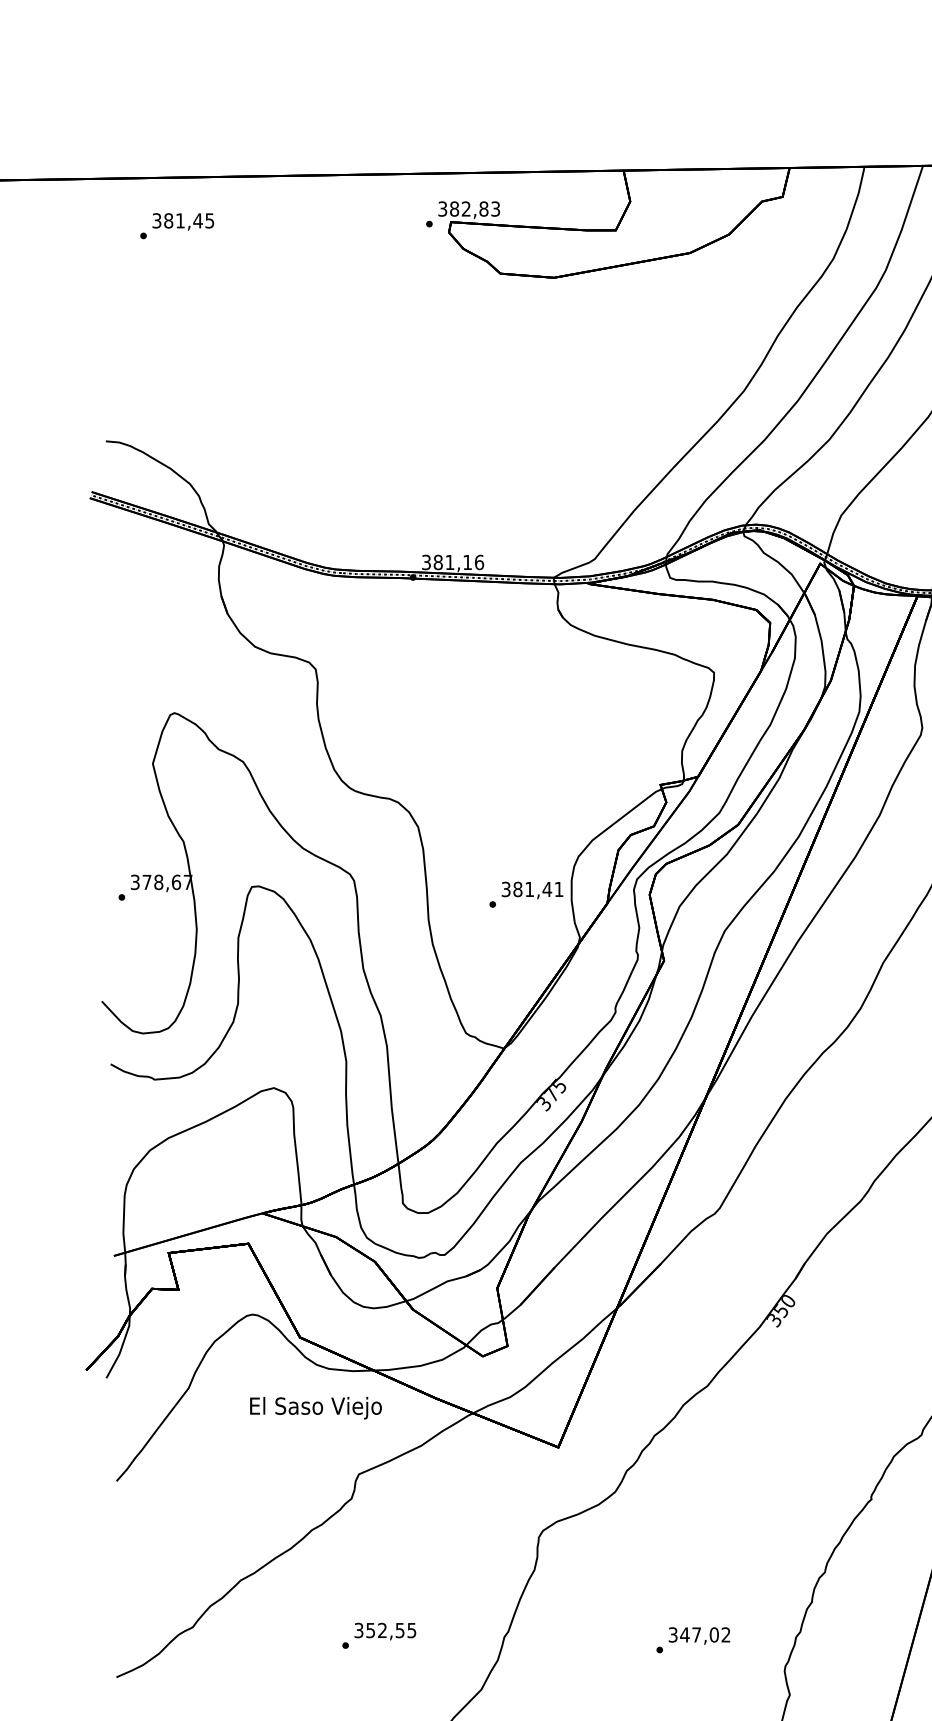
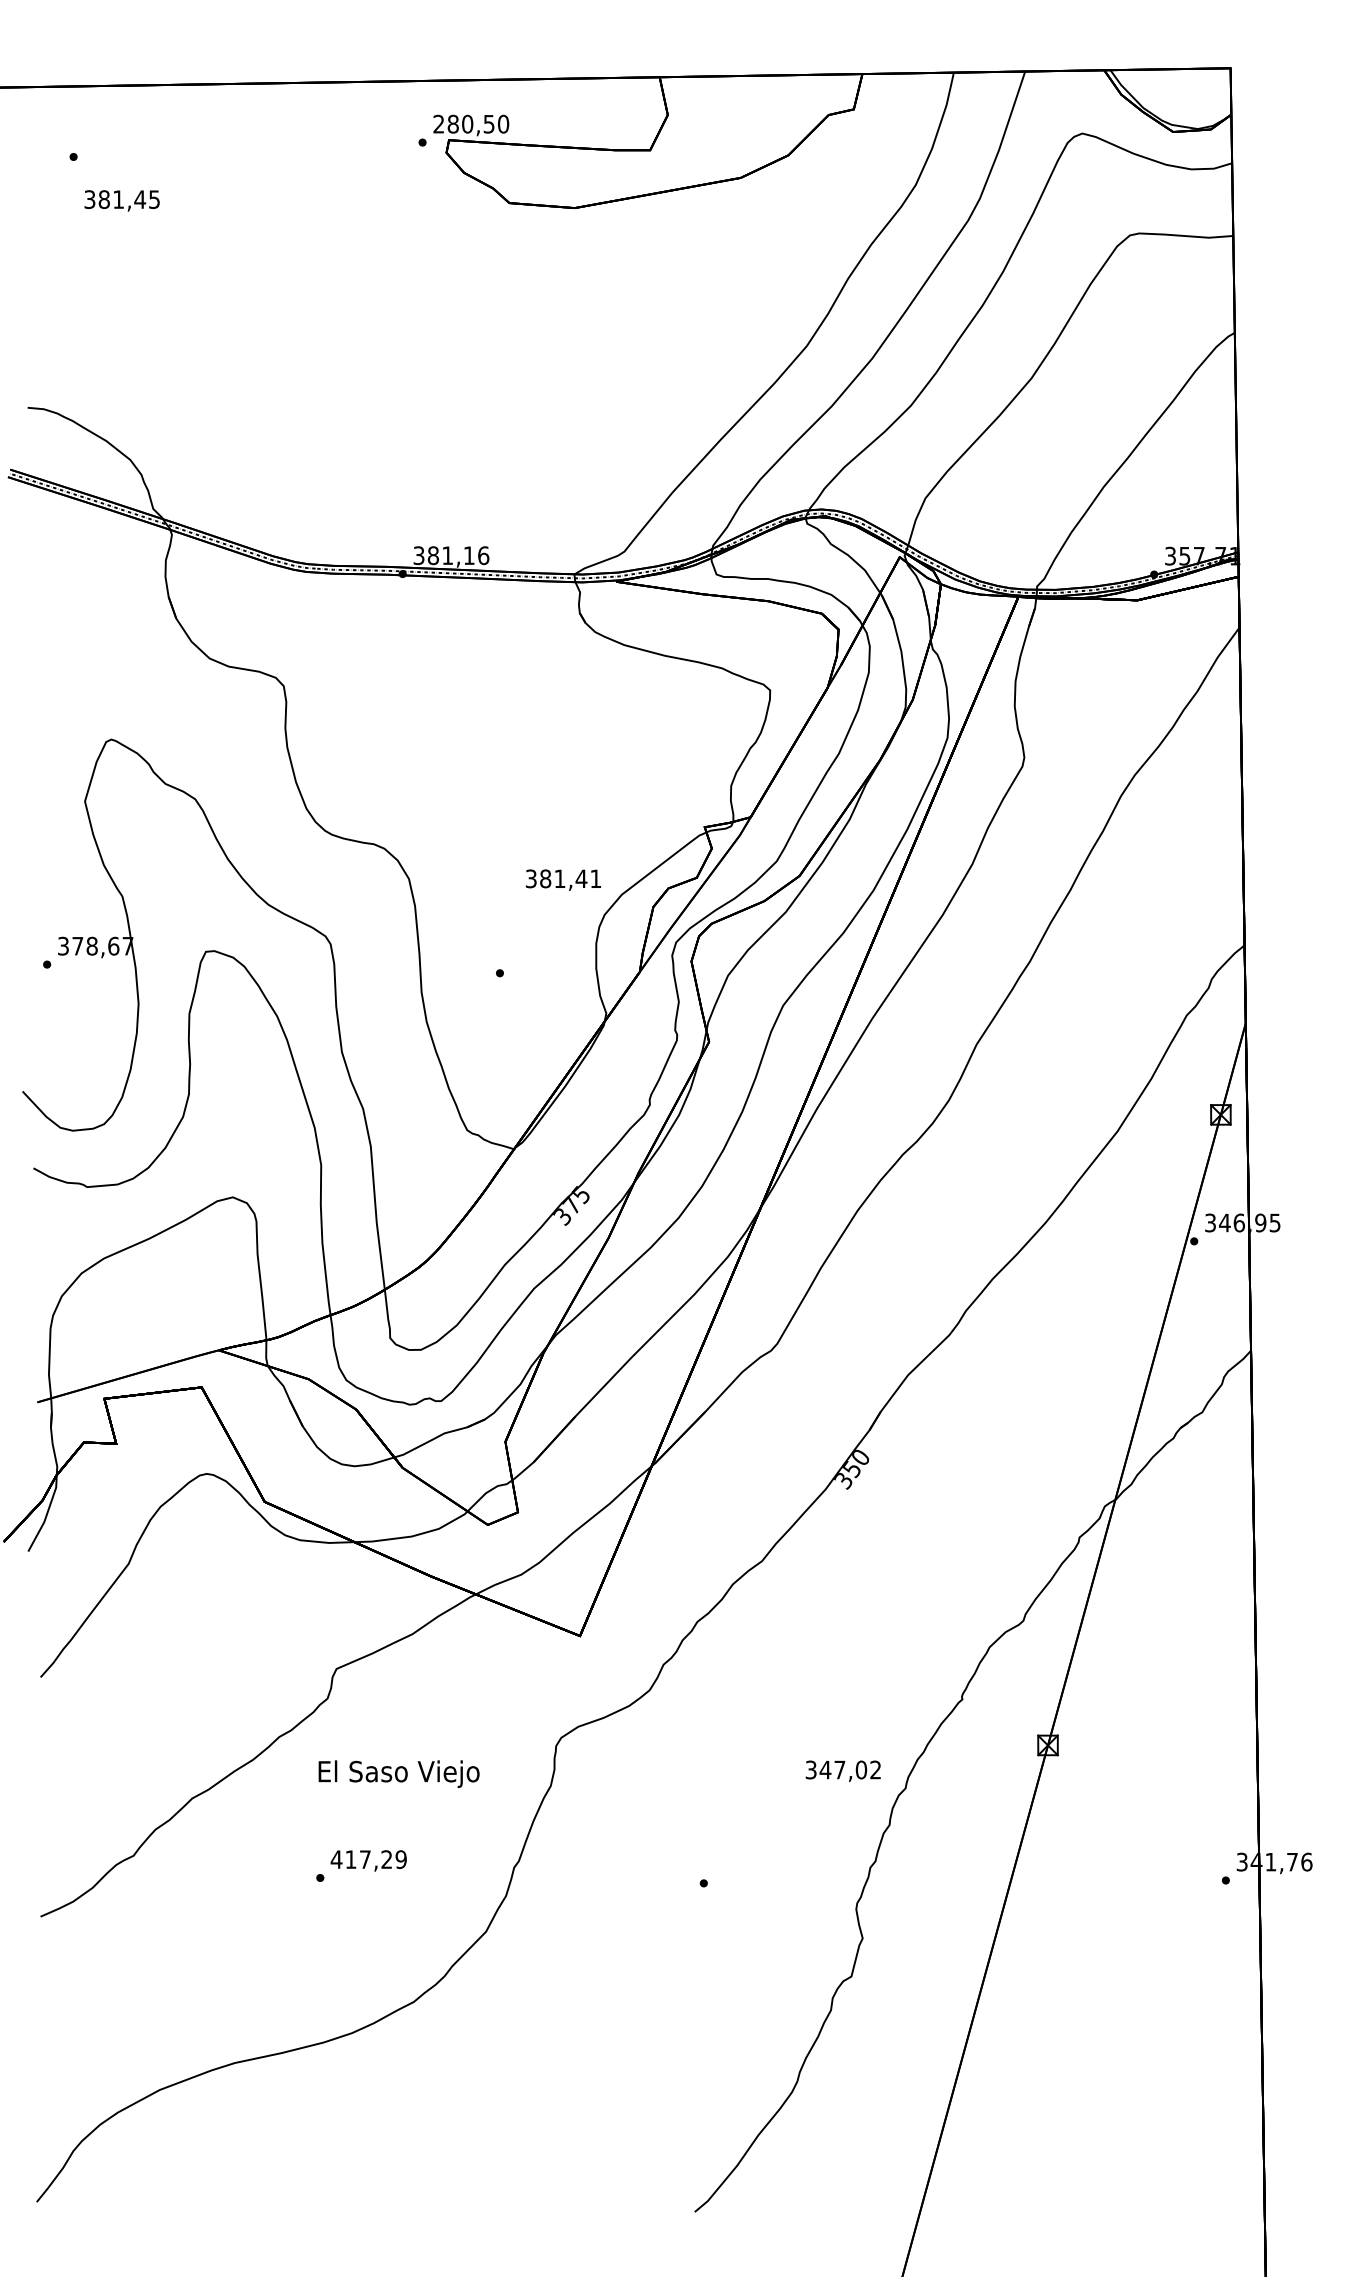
text: (469, 208) -> (471, 123), 382,83 -> 280,50
text: (182, 221) -> (121, 200), moved
text: (532, 889) -> (563, 879), moved
text: (315, 1407) -> (398, 1773), moved
text: (385, 1630) -> (368, 1859), 352,55 -> 417,29
text: (698, 1635) -> (842, 1770), moved

